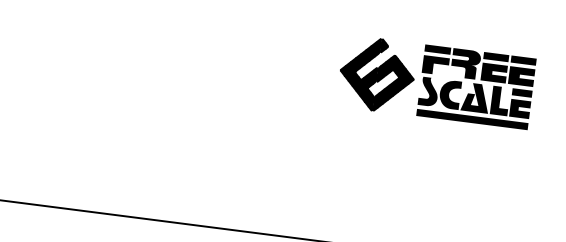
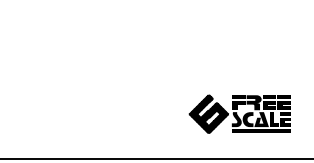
part: (435, 80) -> (239, 113), moved

